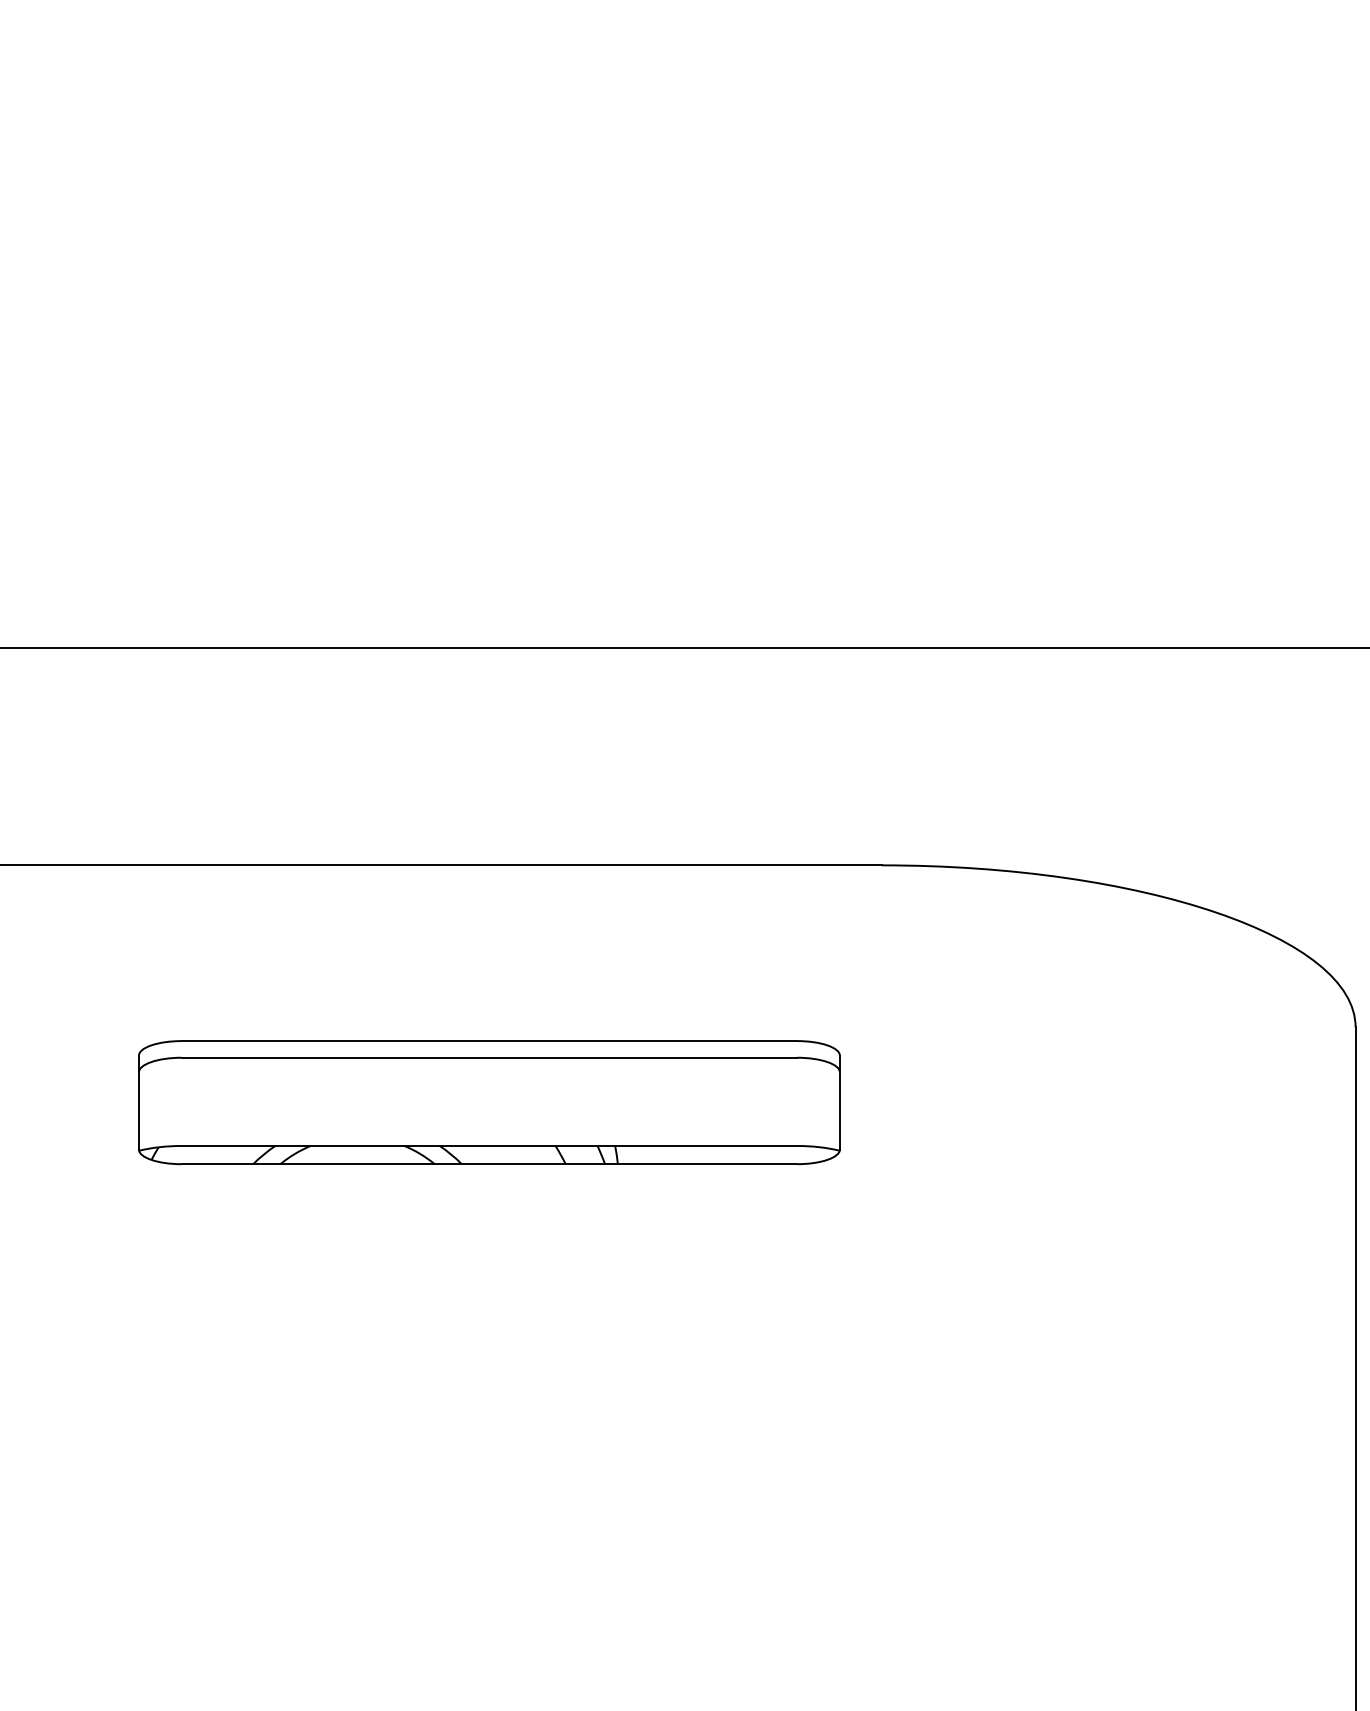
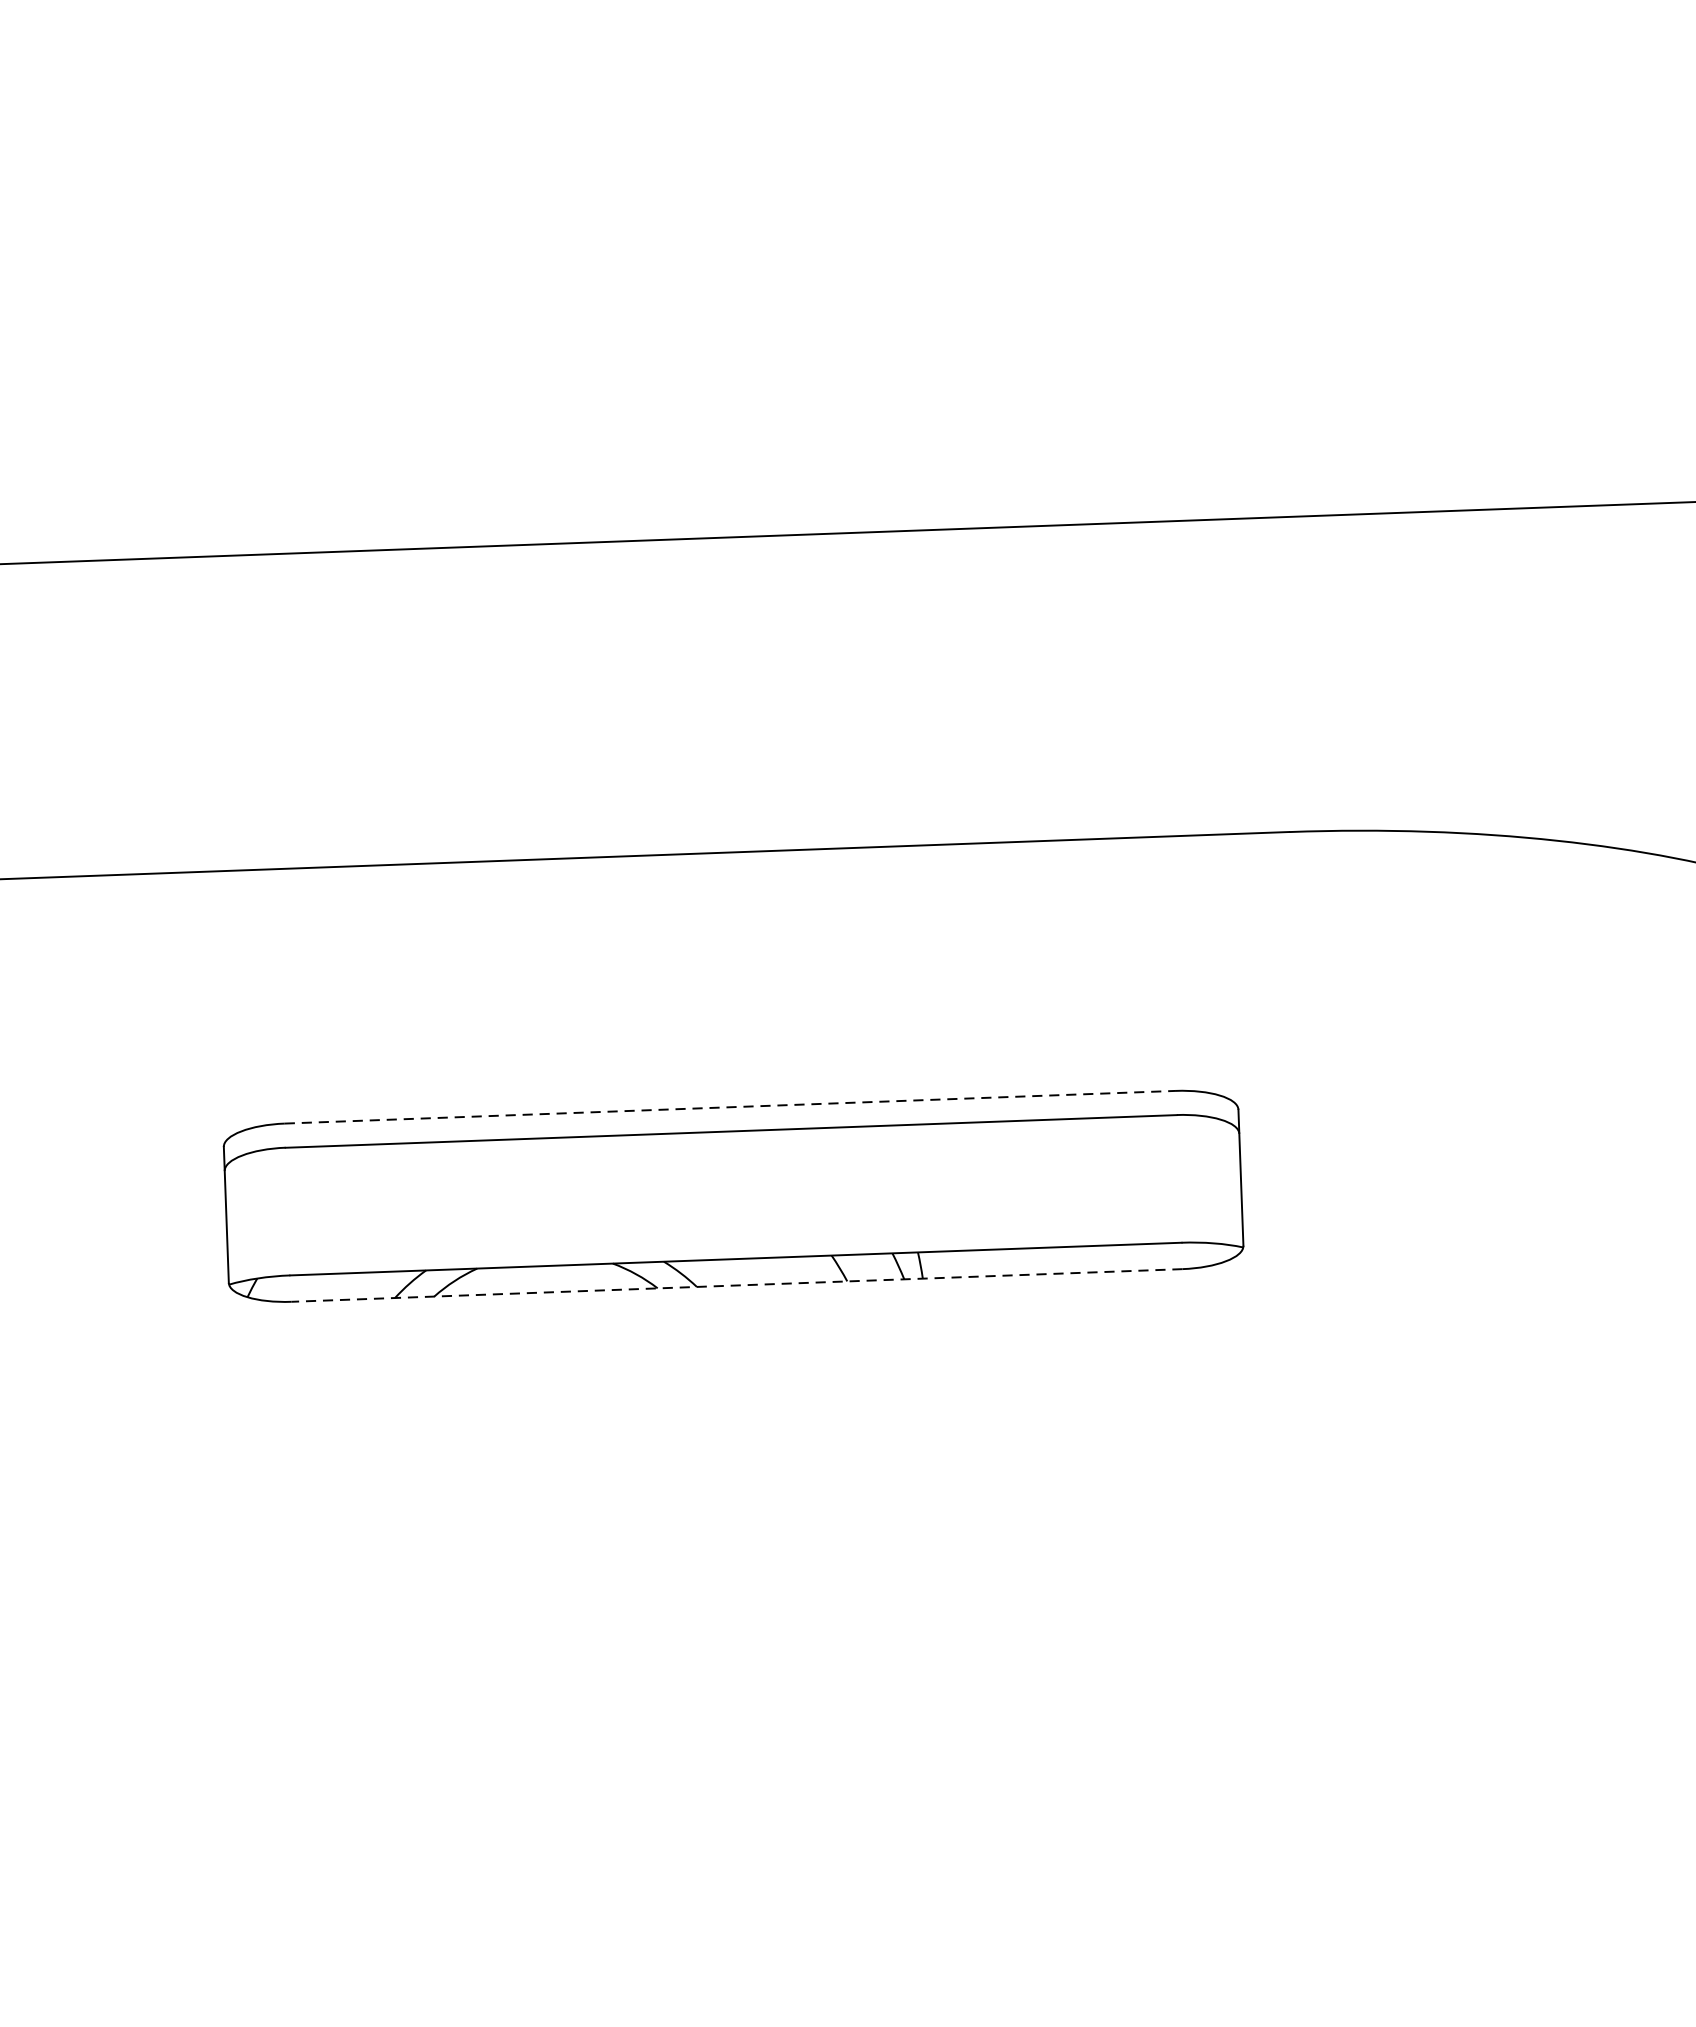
line: (489, 1041) -> (730, 1107), solid -> dashed
line: (489, 1164) -> (737, 1285), solid -> dashed

